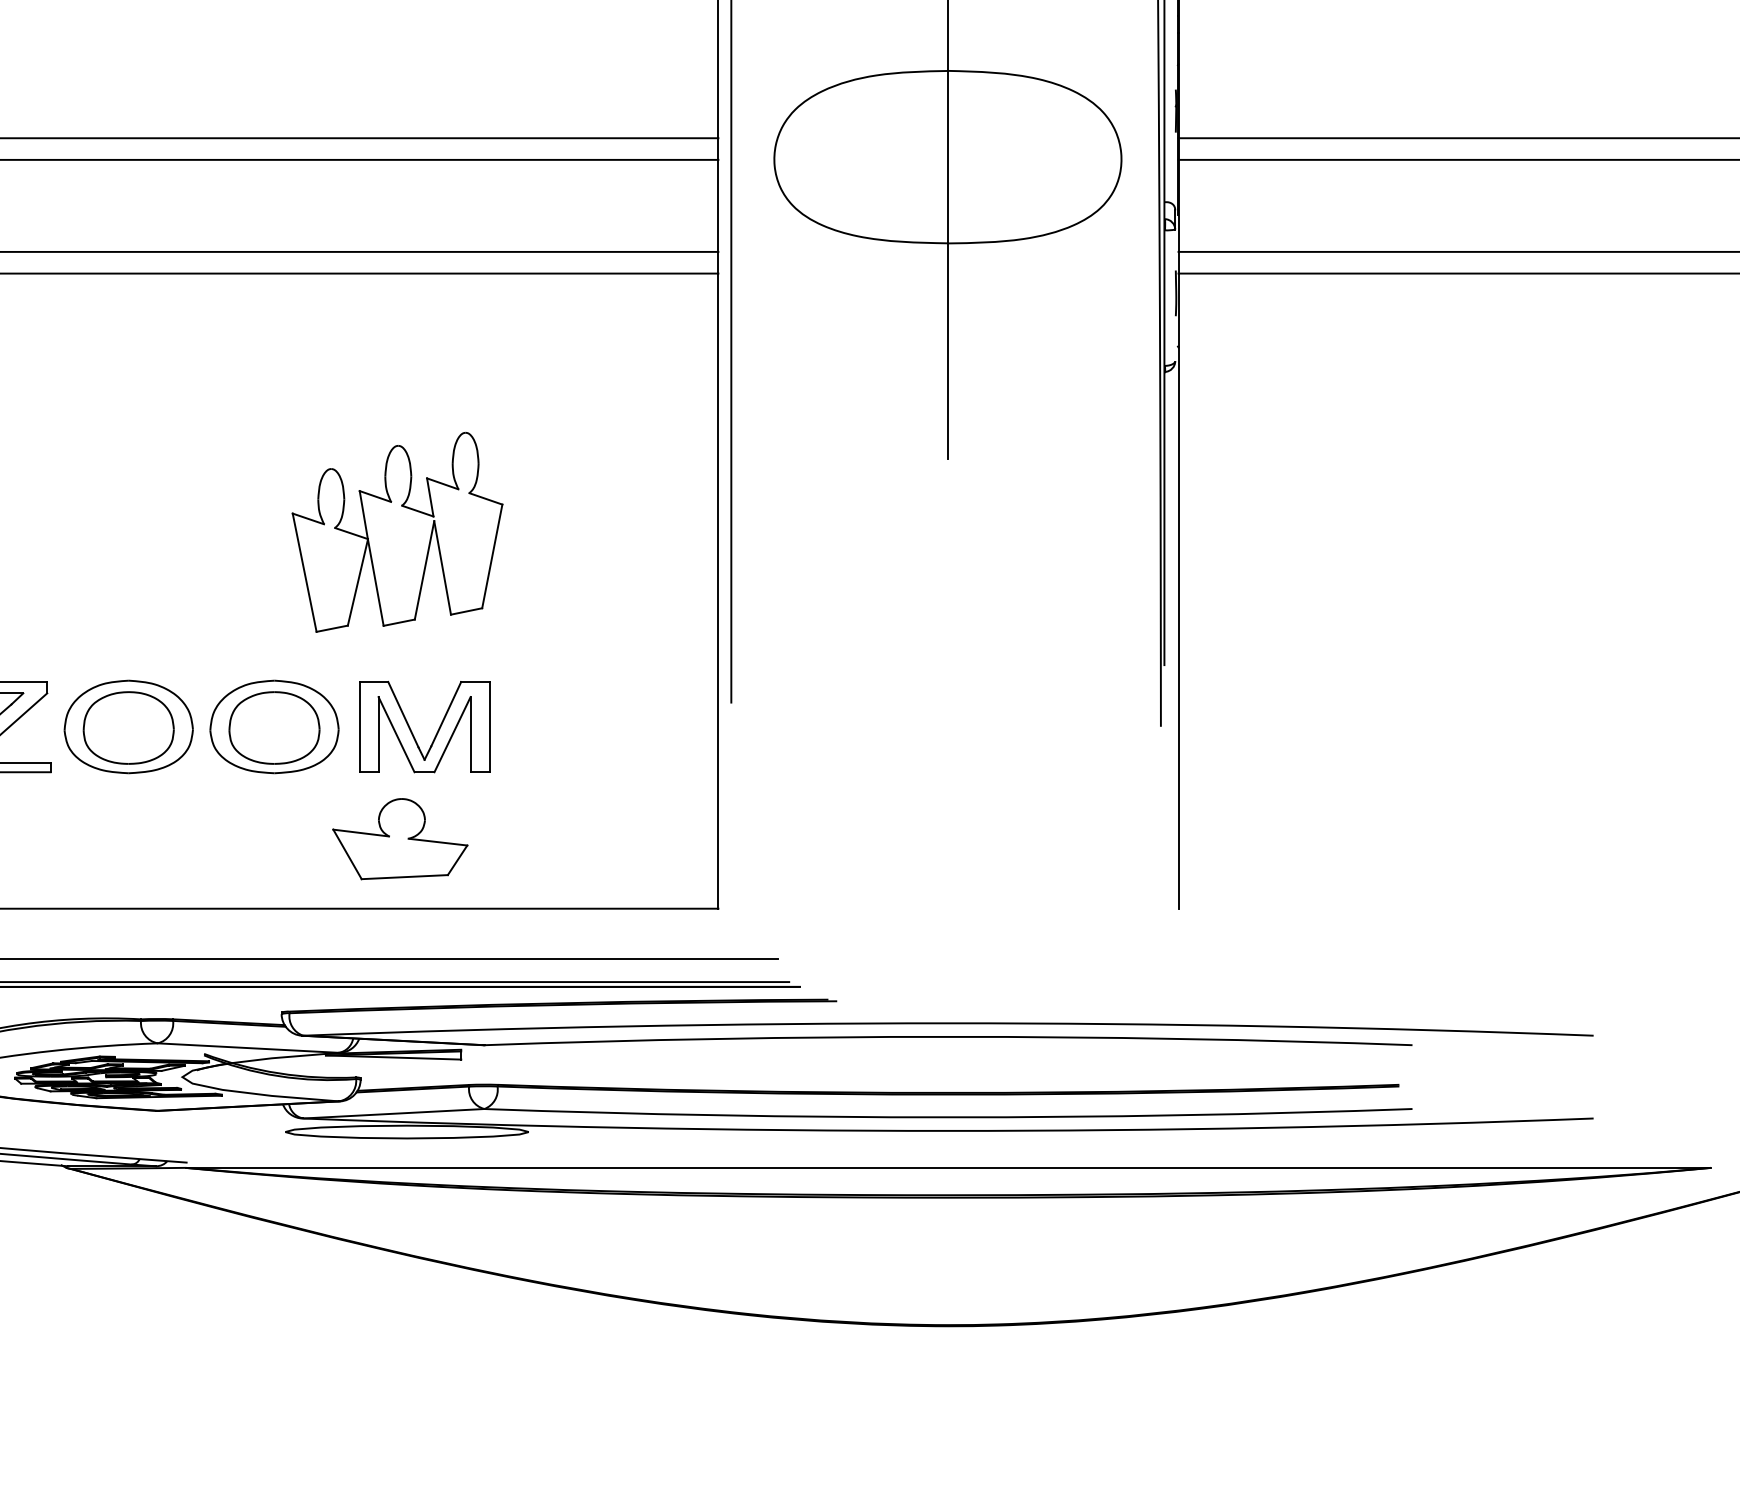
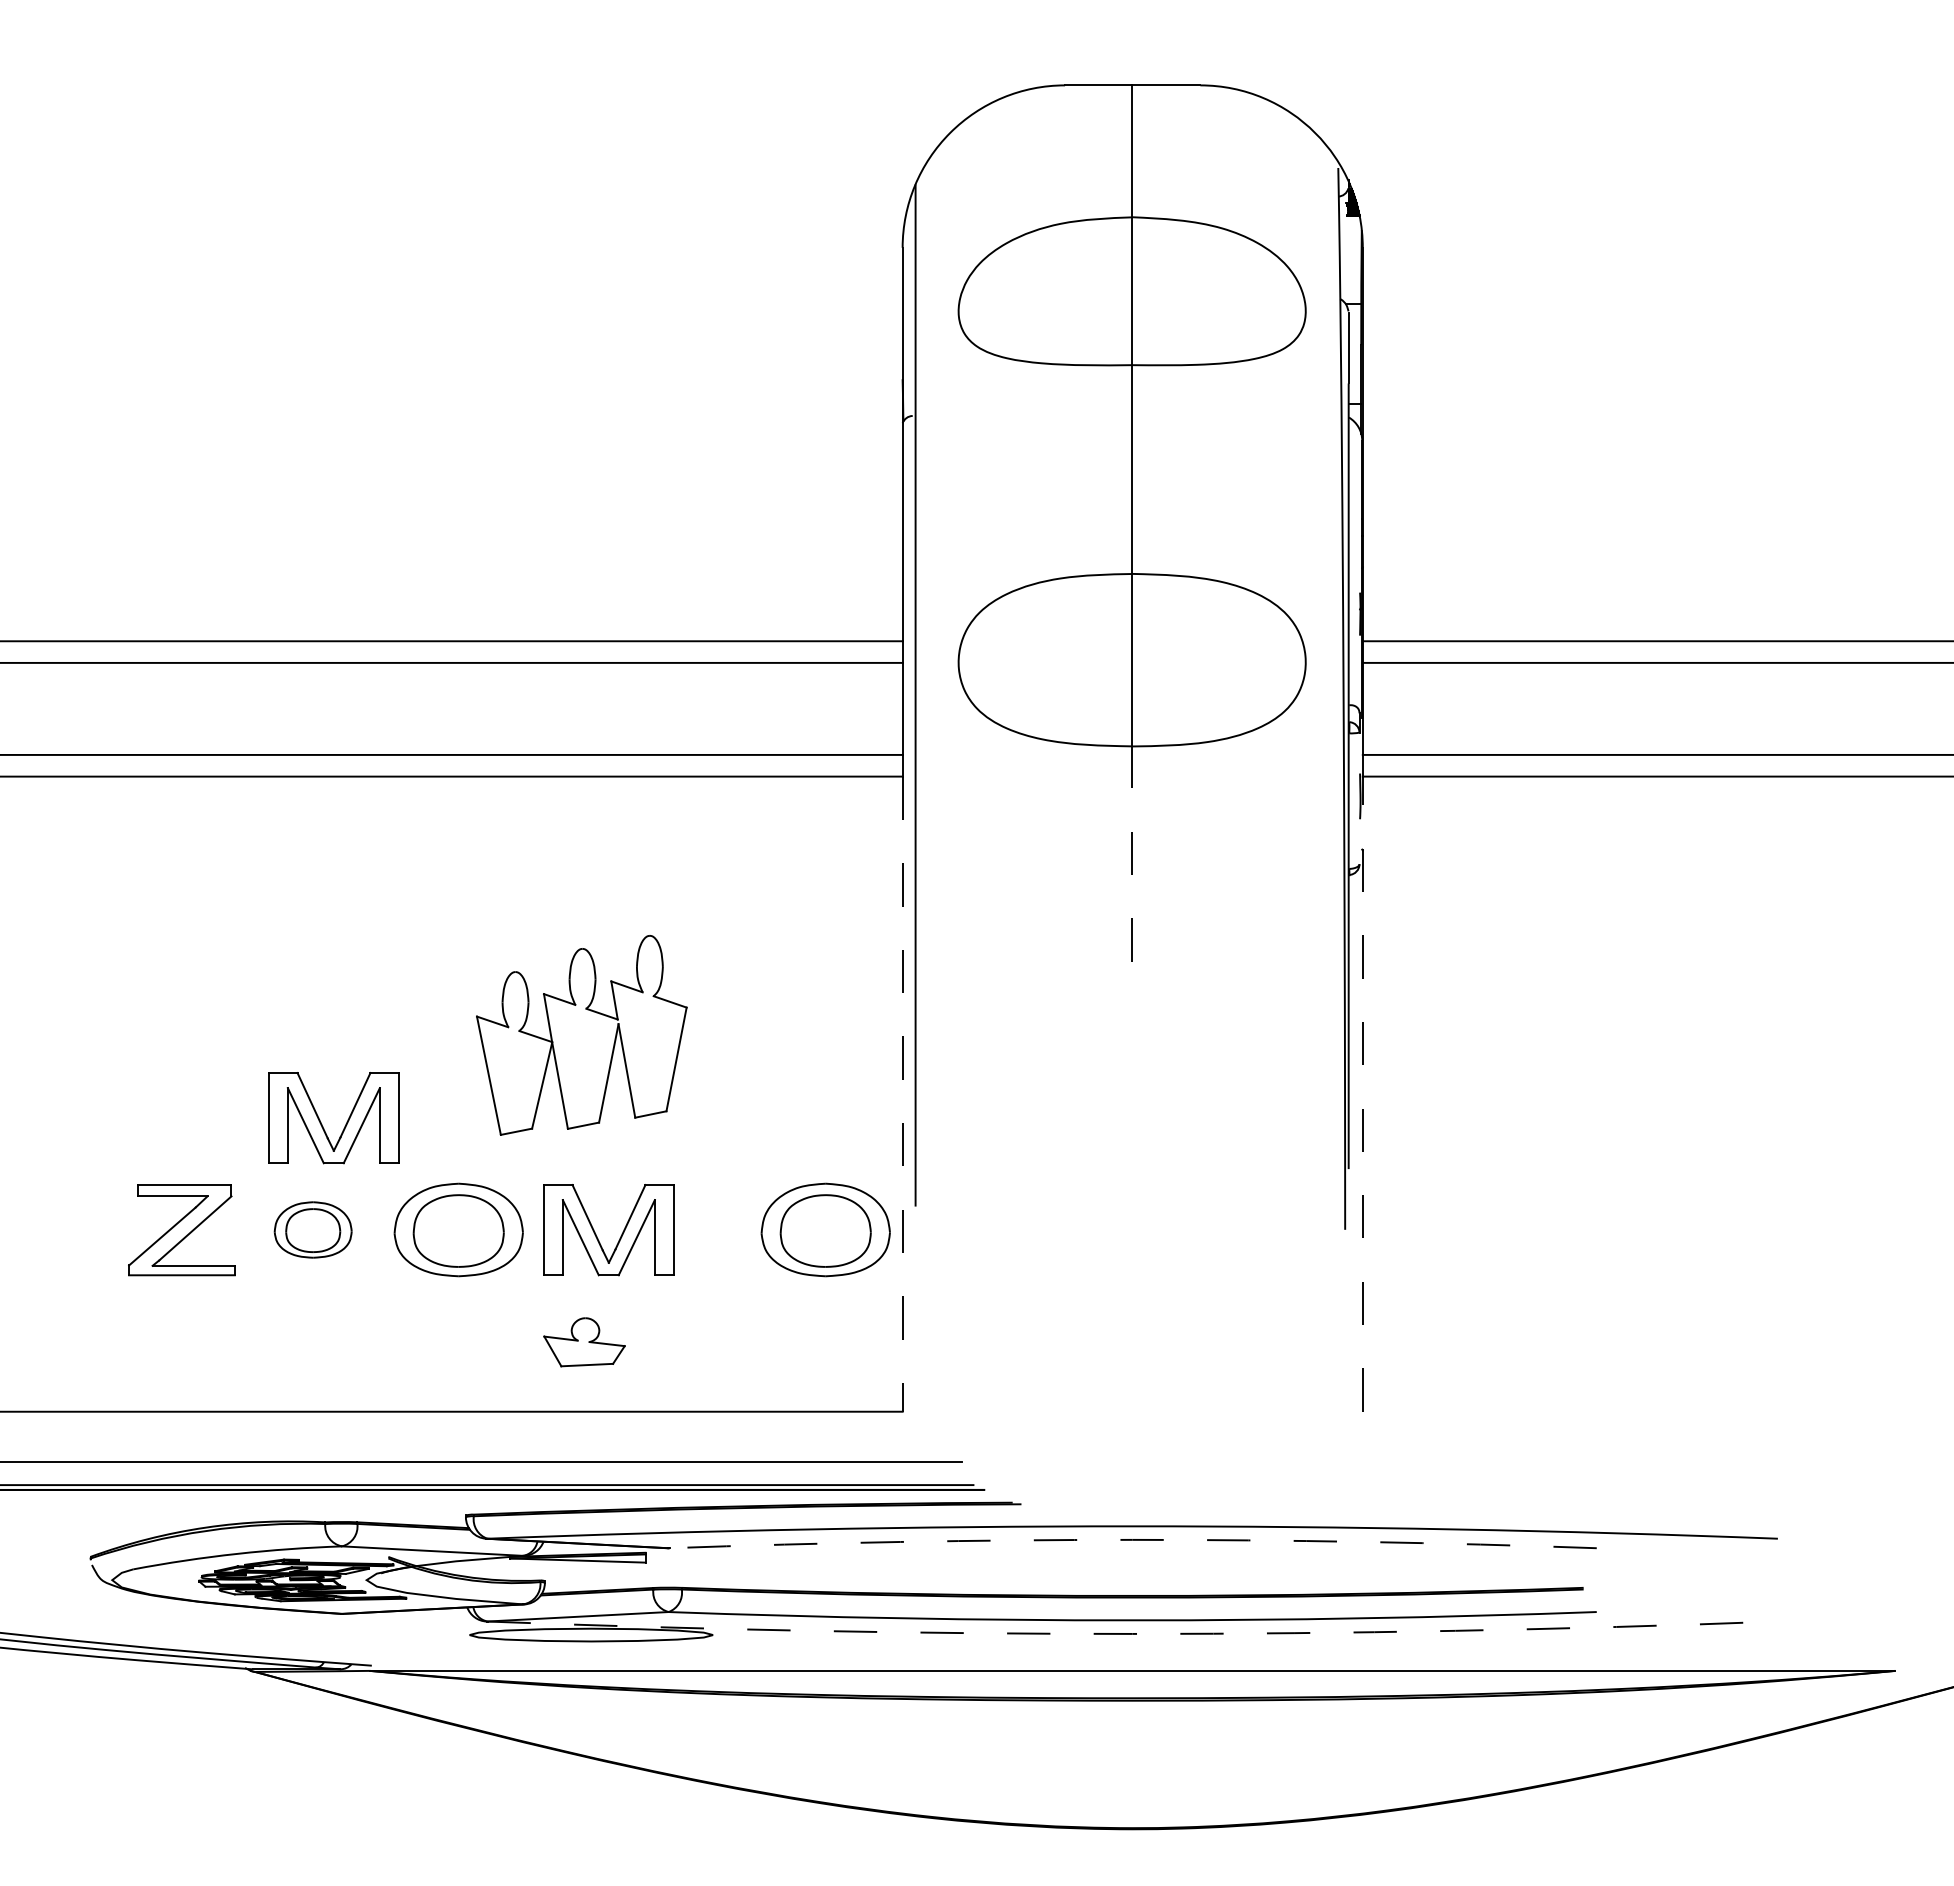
line: (948, 350) -> (1132, 853), solid -> dashed
line: (718, 591) -> (902, 1094), solid -> dashed
line: (1178, 591) -> (1362, 1094), solid -> dashed
part: (138, 621) -> (322, 1124), added
part: (129, 726) -> (313, 1229), size x0.6
part: (641, 726) -> (825, 1229), added
part: (400, 839) -> (584, 1342), size x0.6
arc: (948, 1036) -> (1132, 1539), solid -> dashed
arc: (948, 1130) -> (1132, 1633), solid -> dashed

